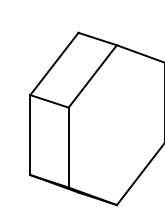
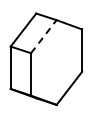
line: (92, 76) -> (43, 36), solid -> dashed

